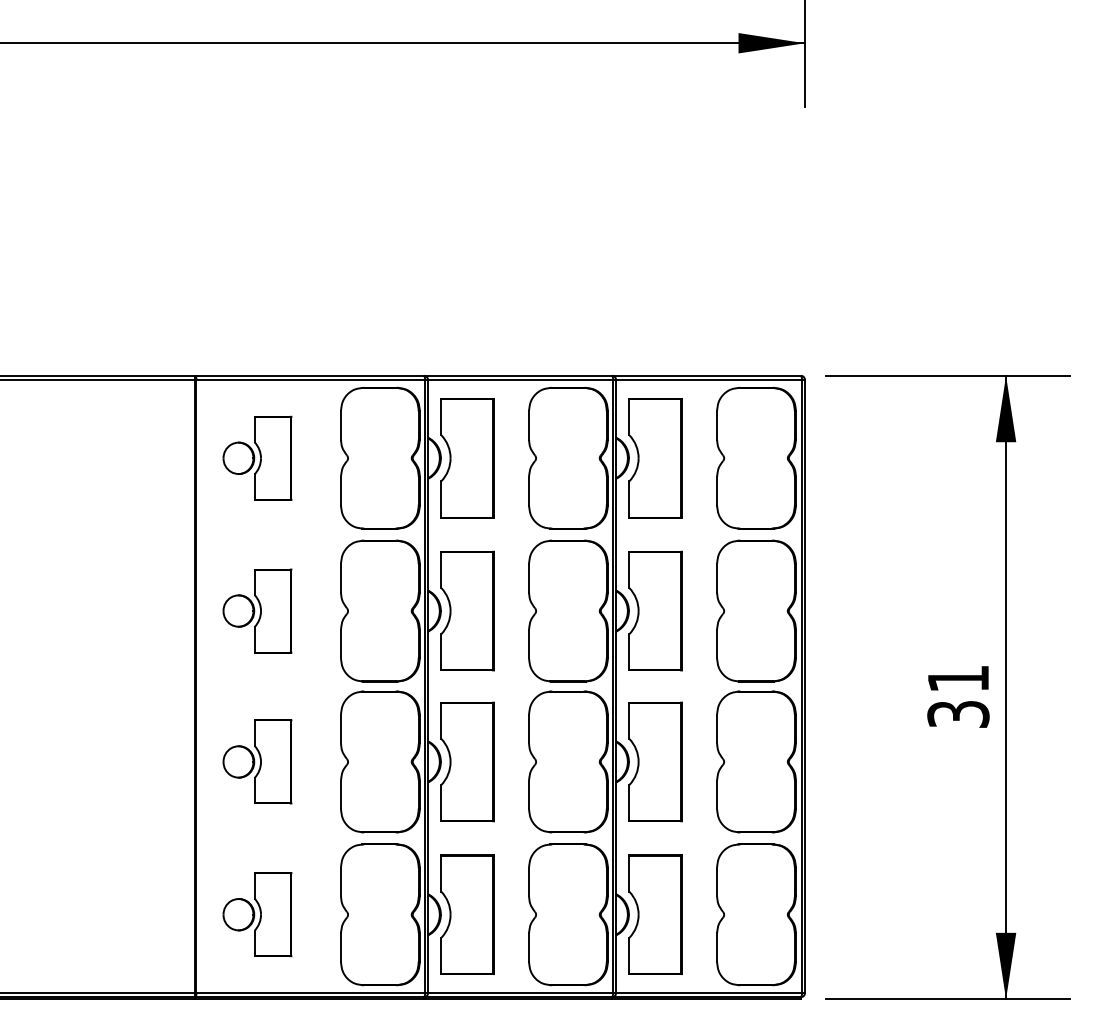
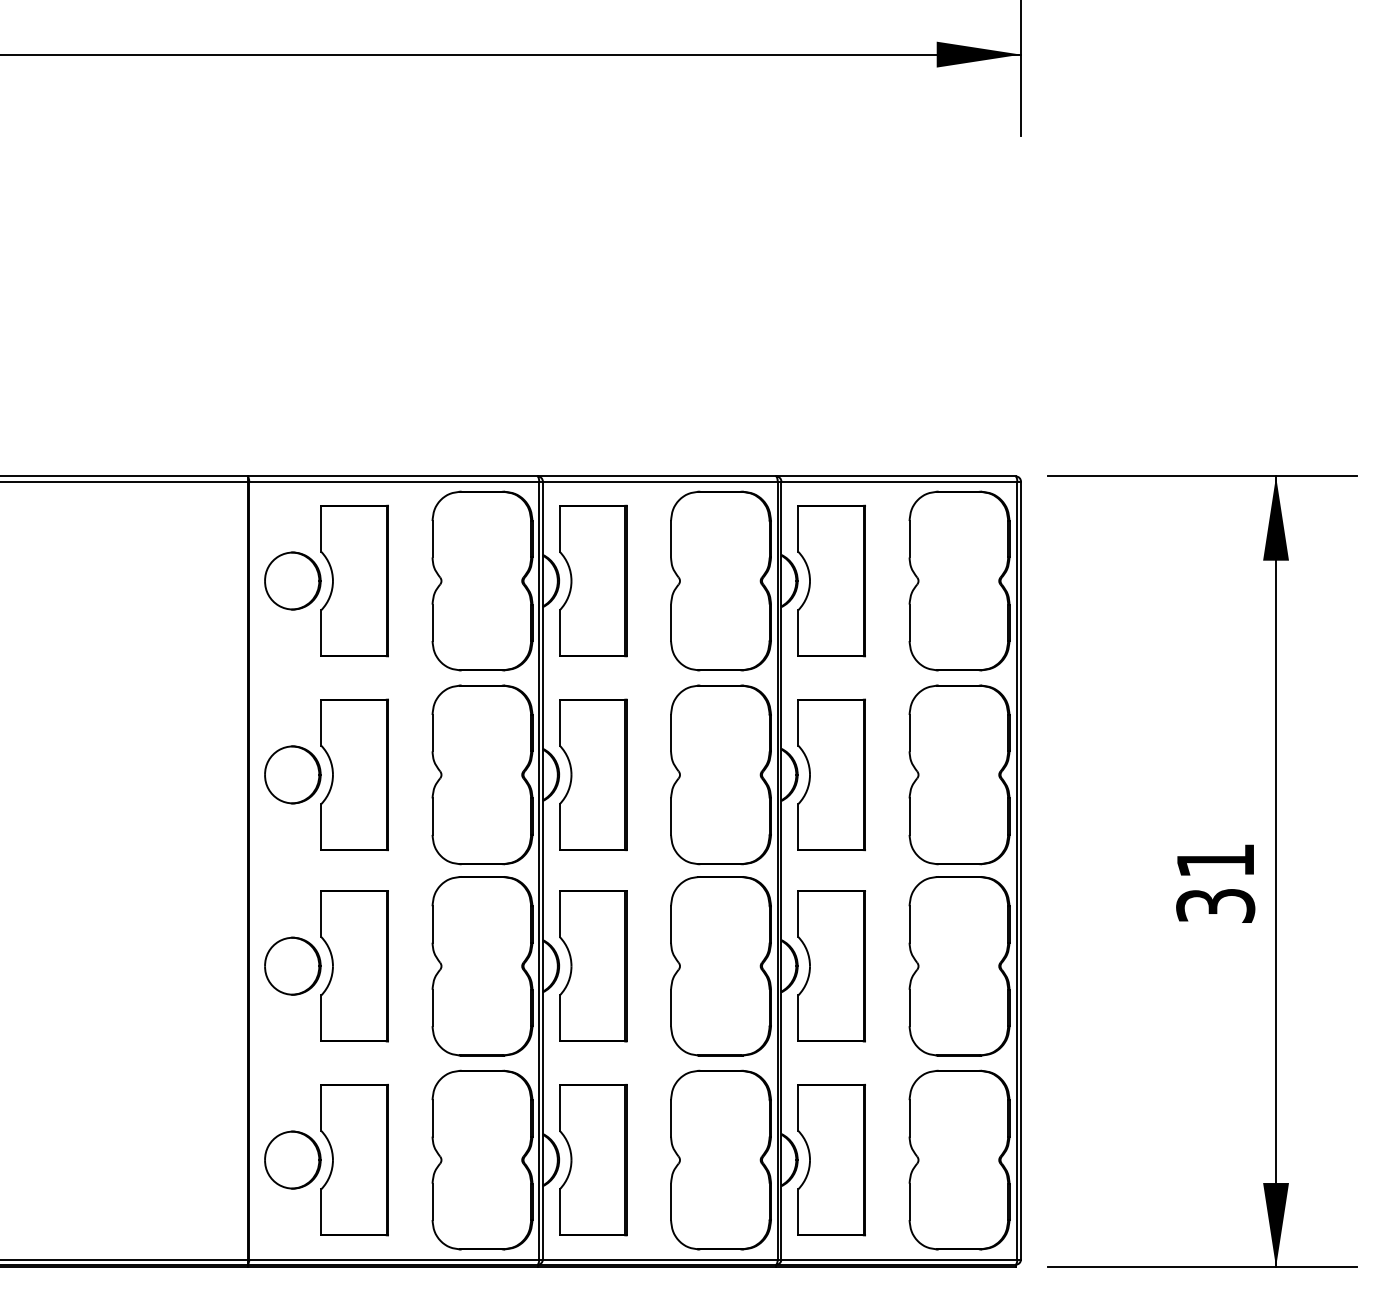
part: (257, 458) -> (326, 581), size x1.43
part: (257, 610) -> (326, 774), size x1.43
part: (257, 761) -> (326, 965), size x1.43
part: (257, 914) -> (326, 1159), size x1.43

